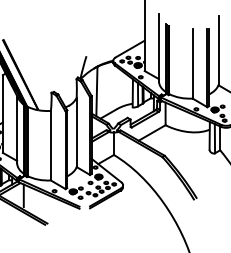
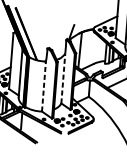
line: (76, 132) -> (63, 78), solid -> dashed
line: (50, 145) -> (43, 86), solid -> dashed

